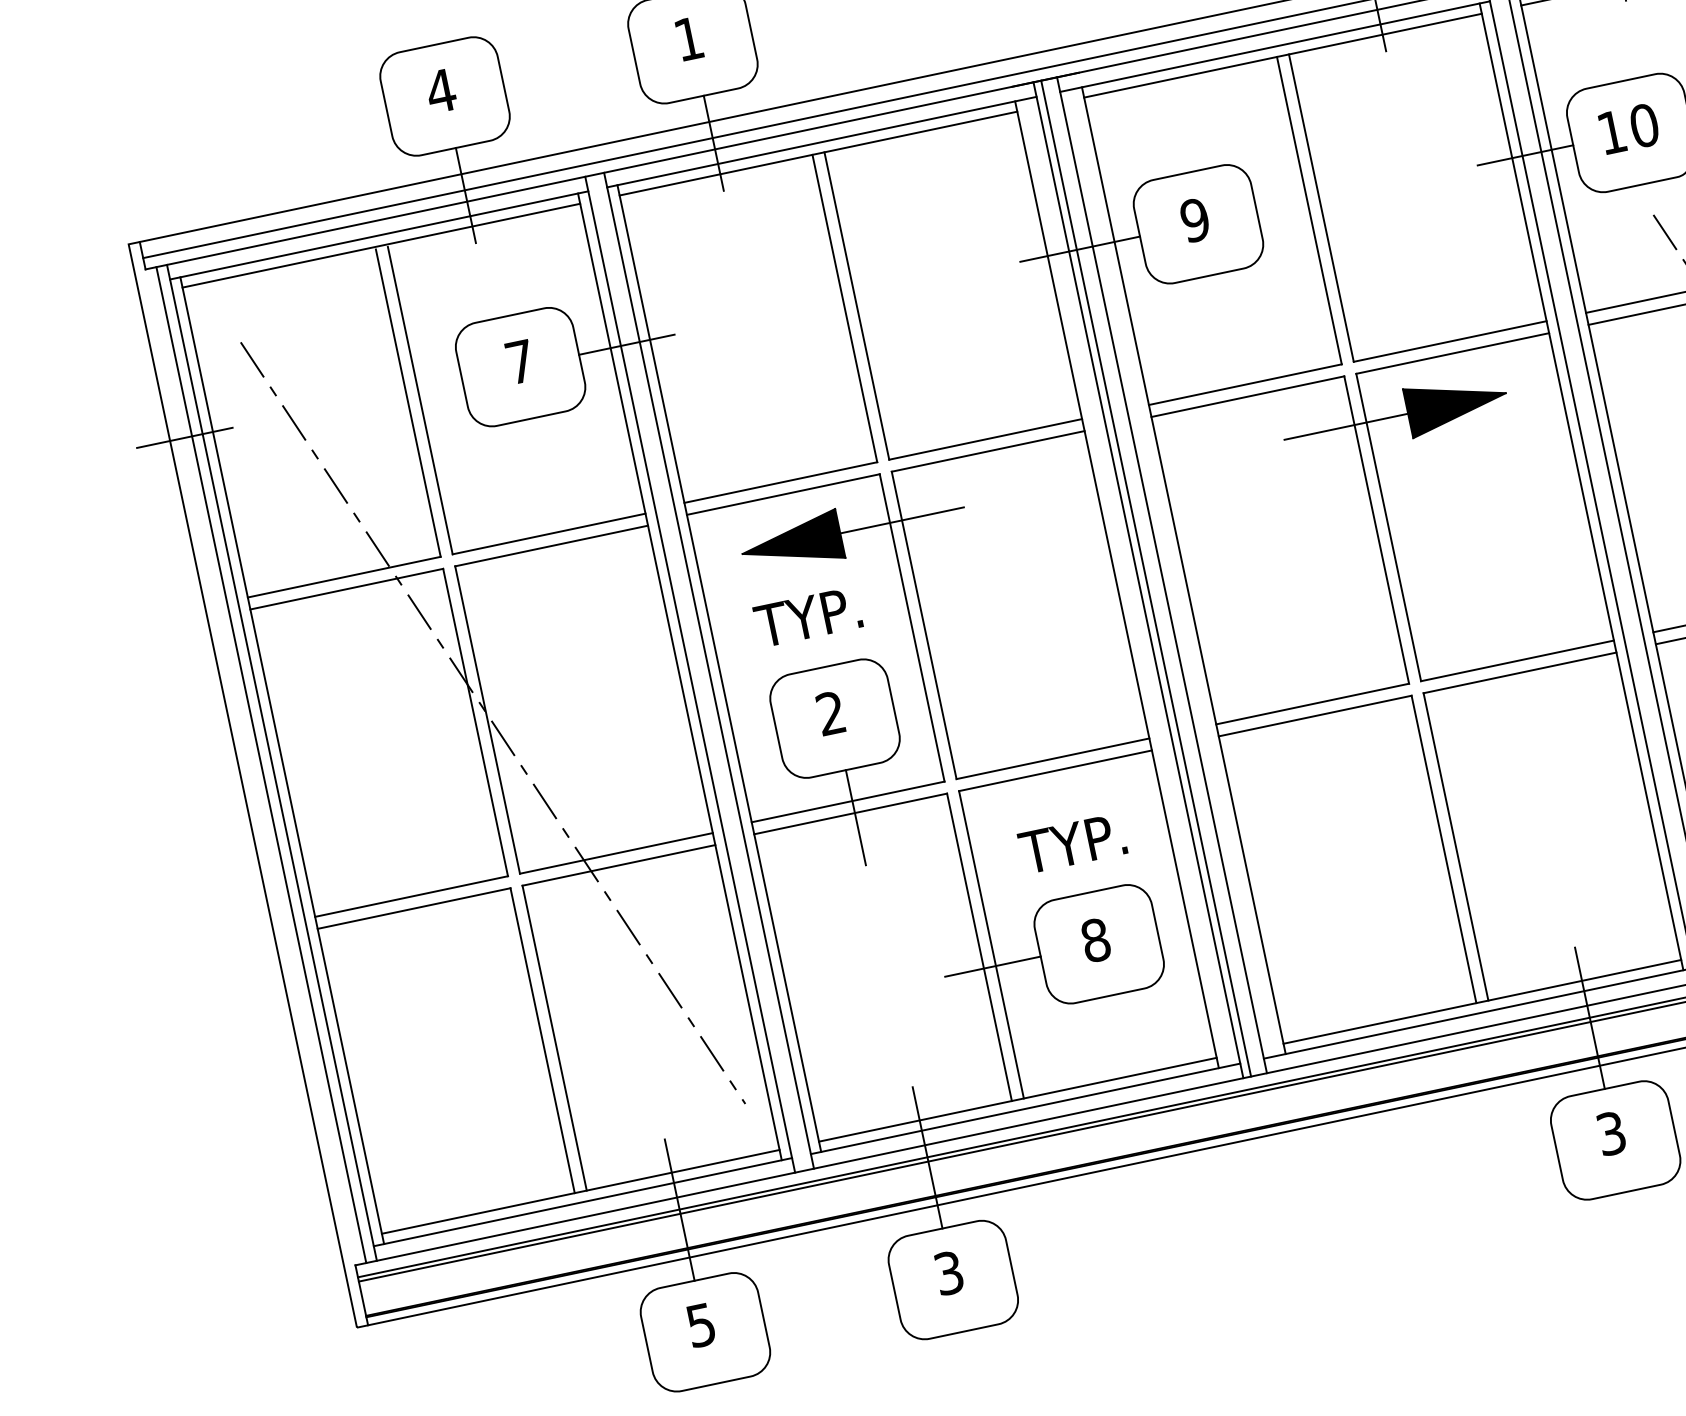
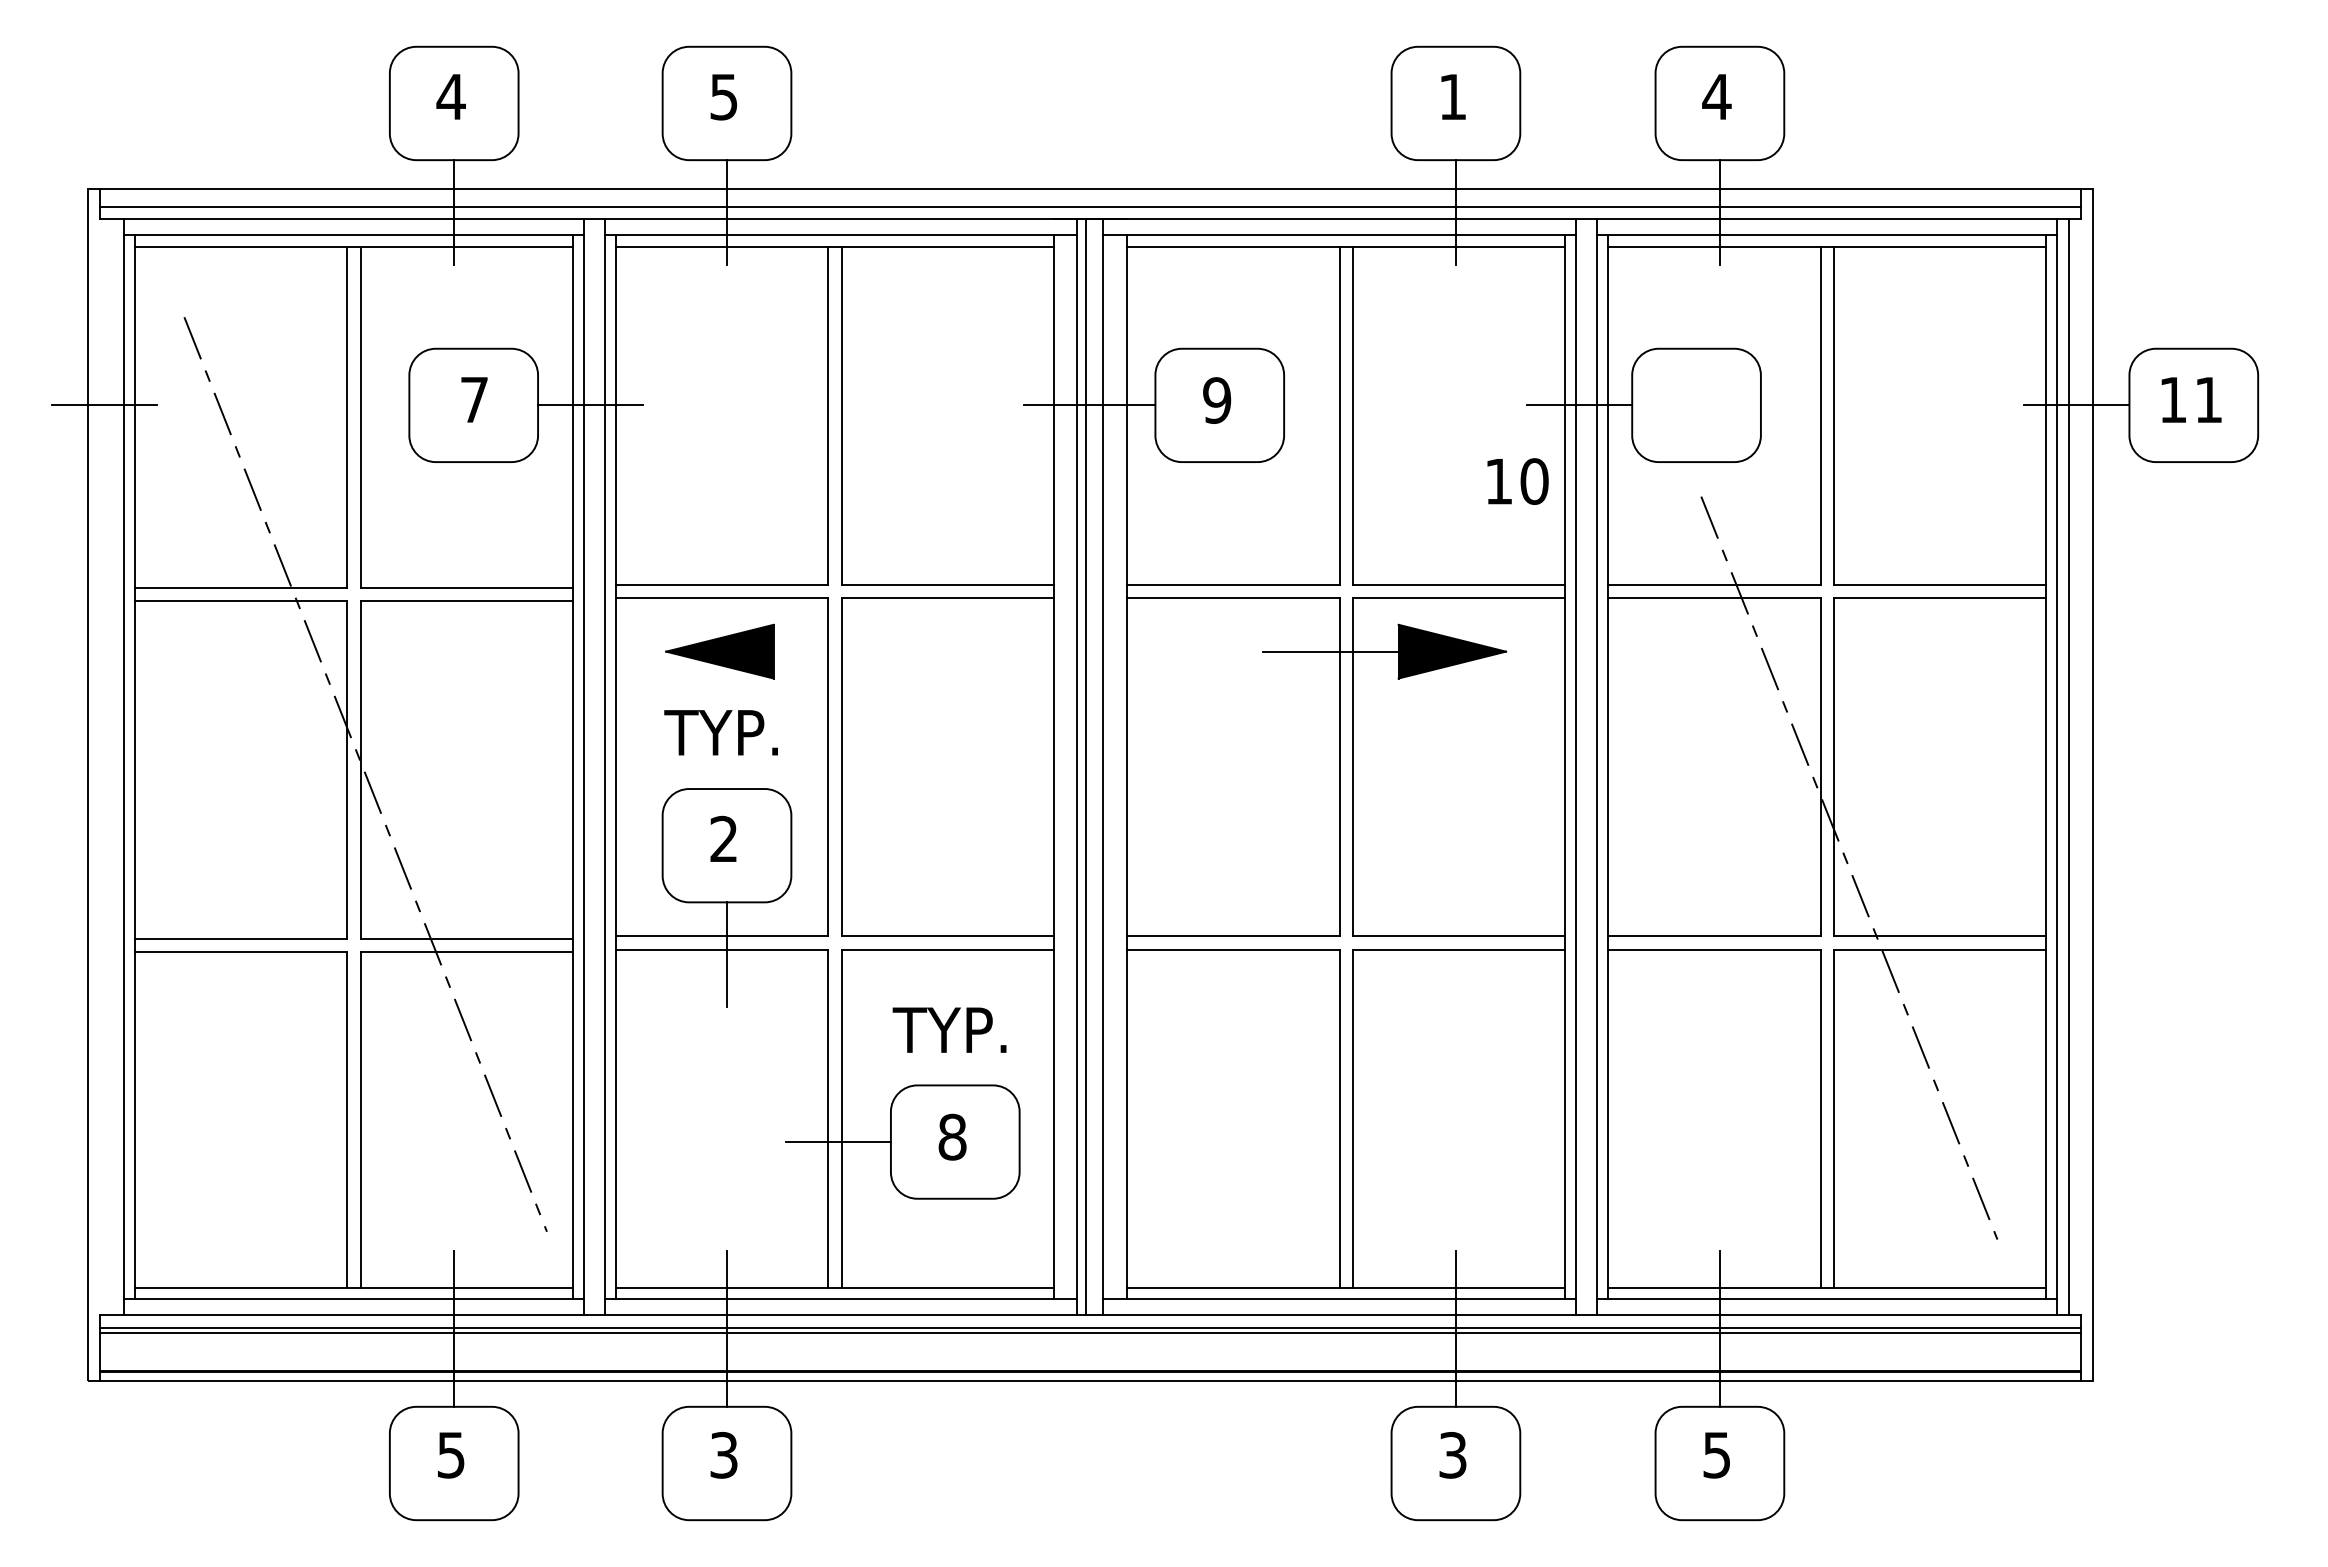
text: (688, 39) -> (723, 97), 1 -> 5
text: (1628, 128) -> (1517, 481), moved
line: (901, 520) -> (841, 651), removed
line: (261, 765) -> (112, 767), removed

